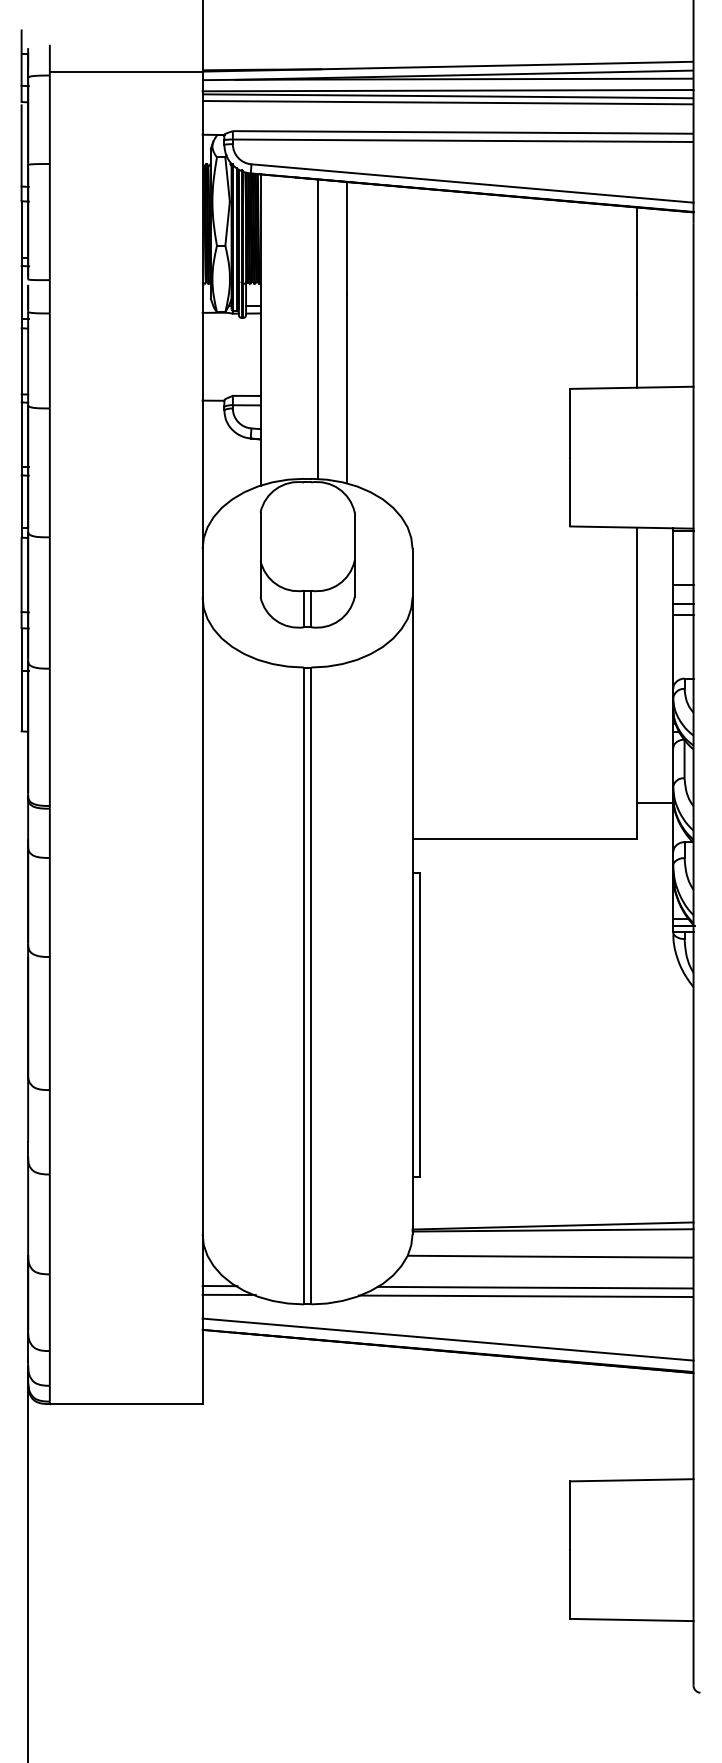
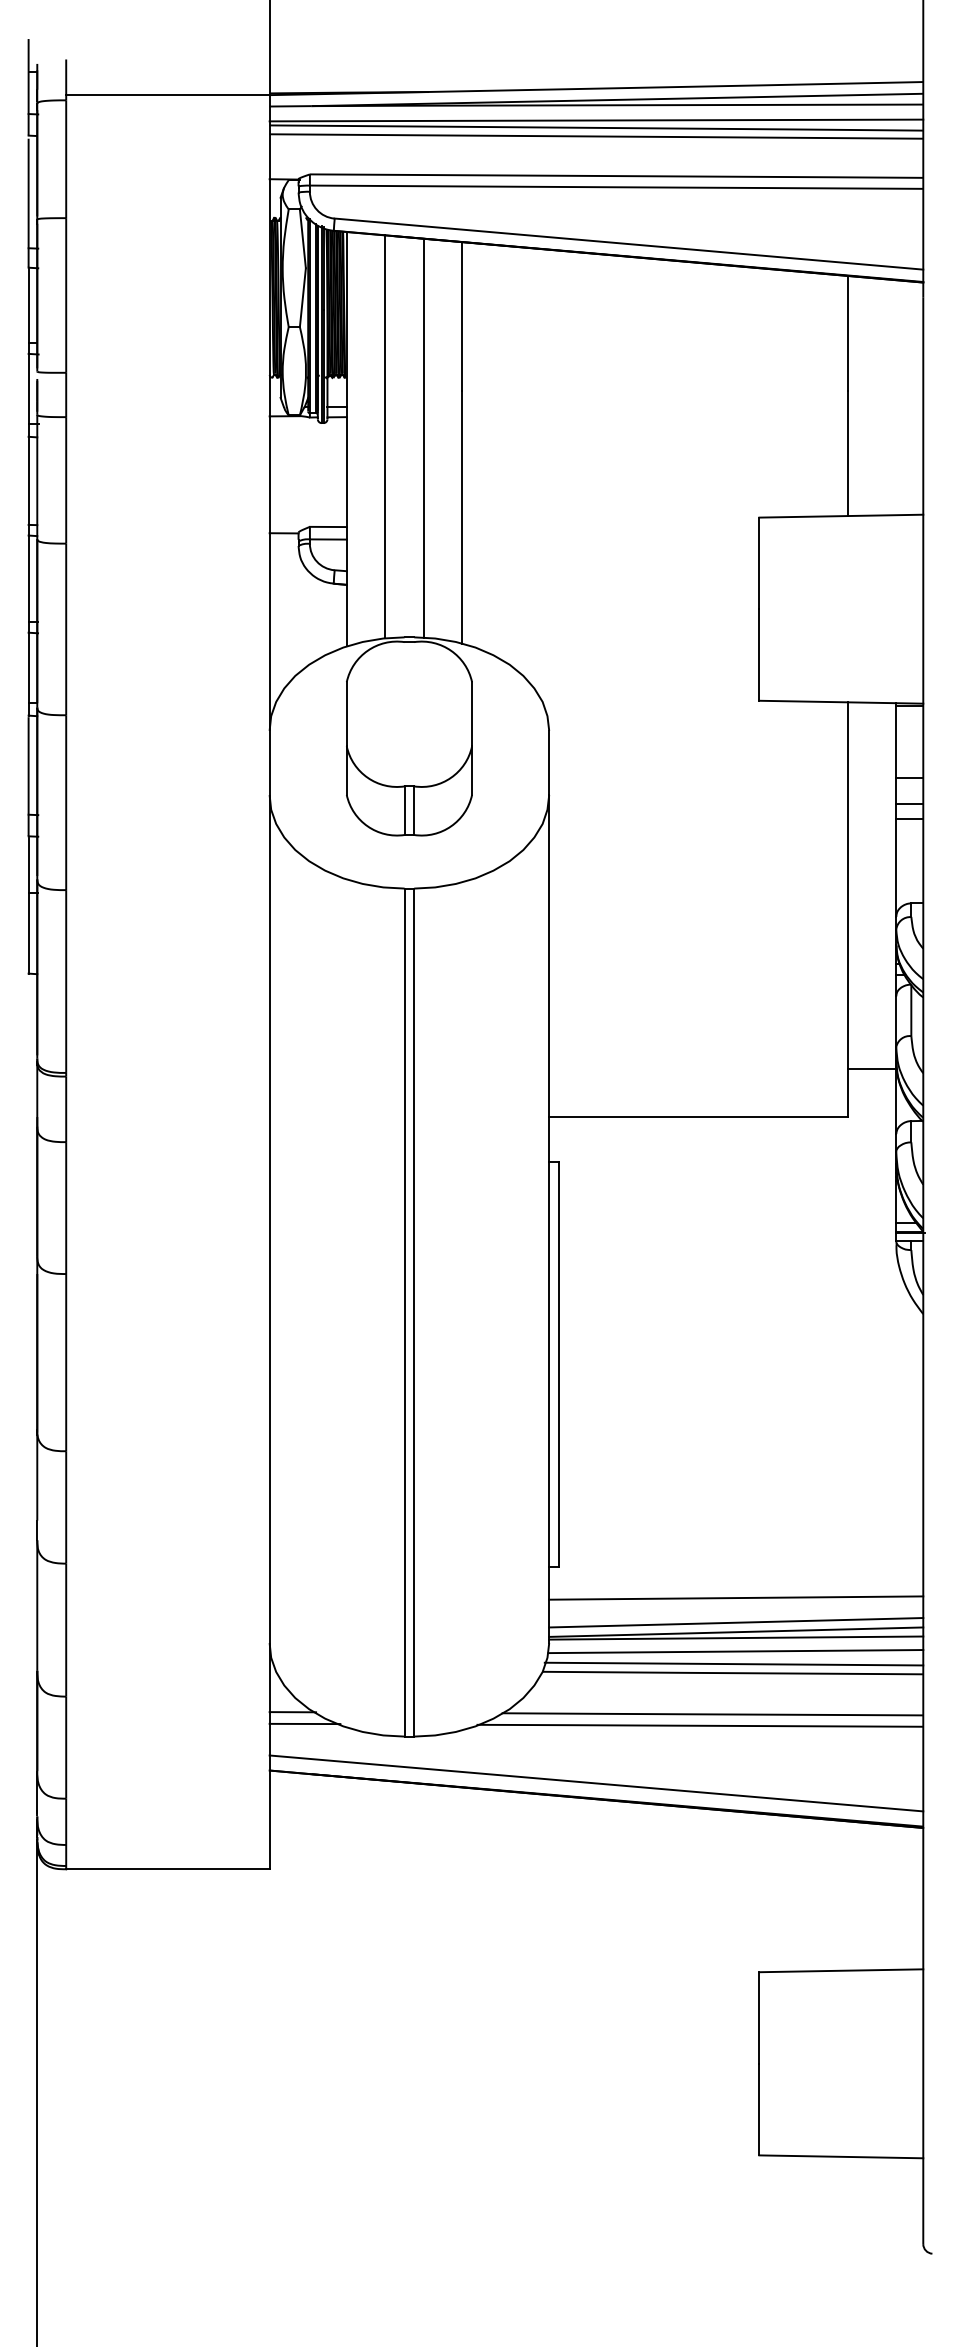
line: (289, 327) -> (385, 435), added
line: (552, 1200) -> (735, 1598), added
line: (552, 1218) -> (735, 1622), added
line: (552, 1240) -> (735, 1651), added
line: (551, 1249) -> (734, 1663), added

